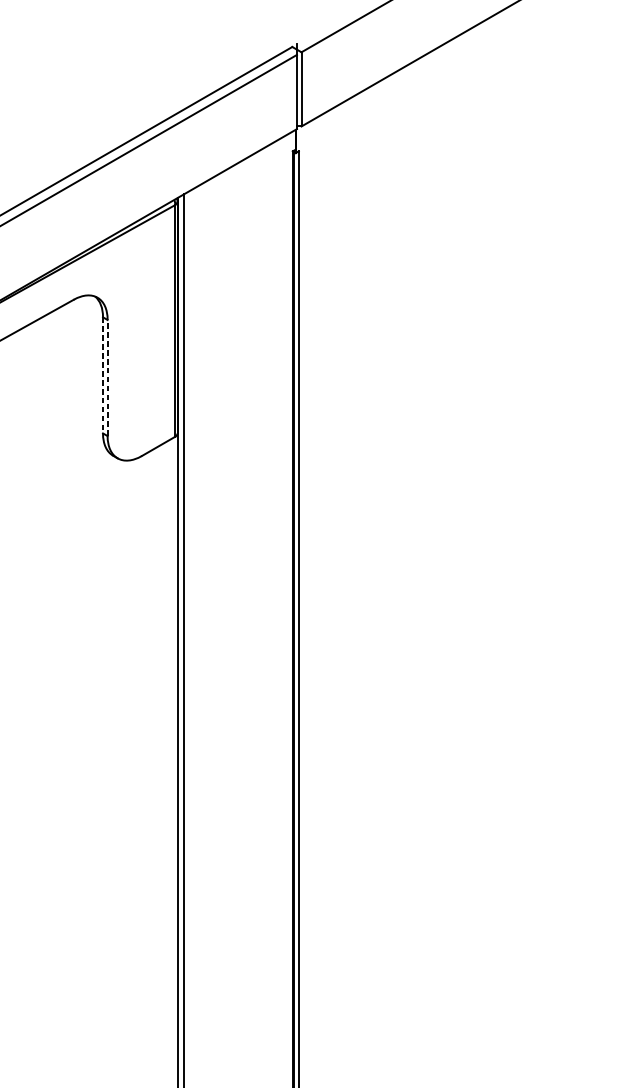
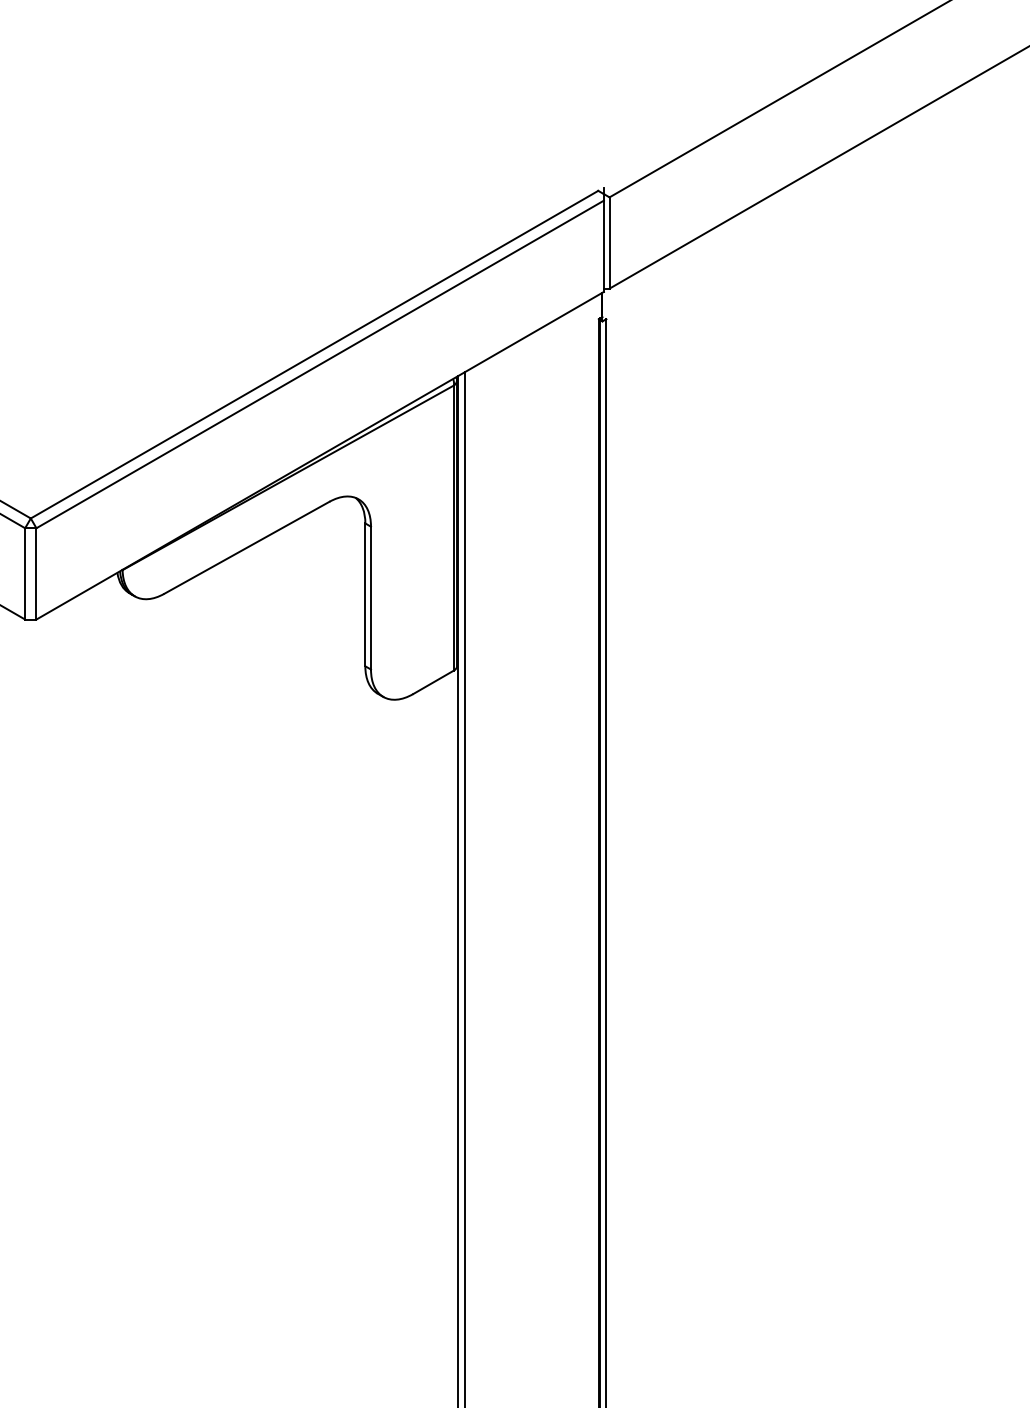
line: (103, 375) -> (365, 595), dashed -> solid
line: (108, 377) -> (371, 597), dashed -> solid

